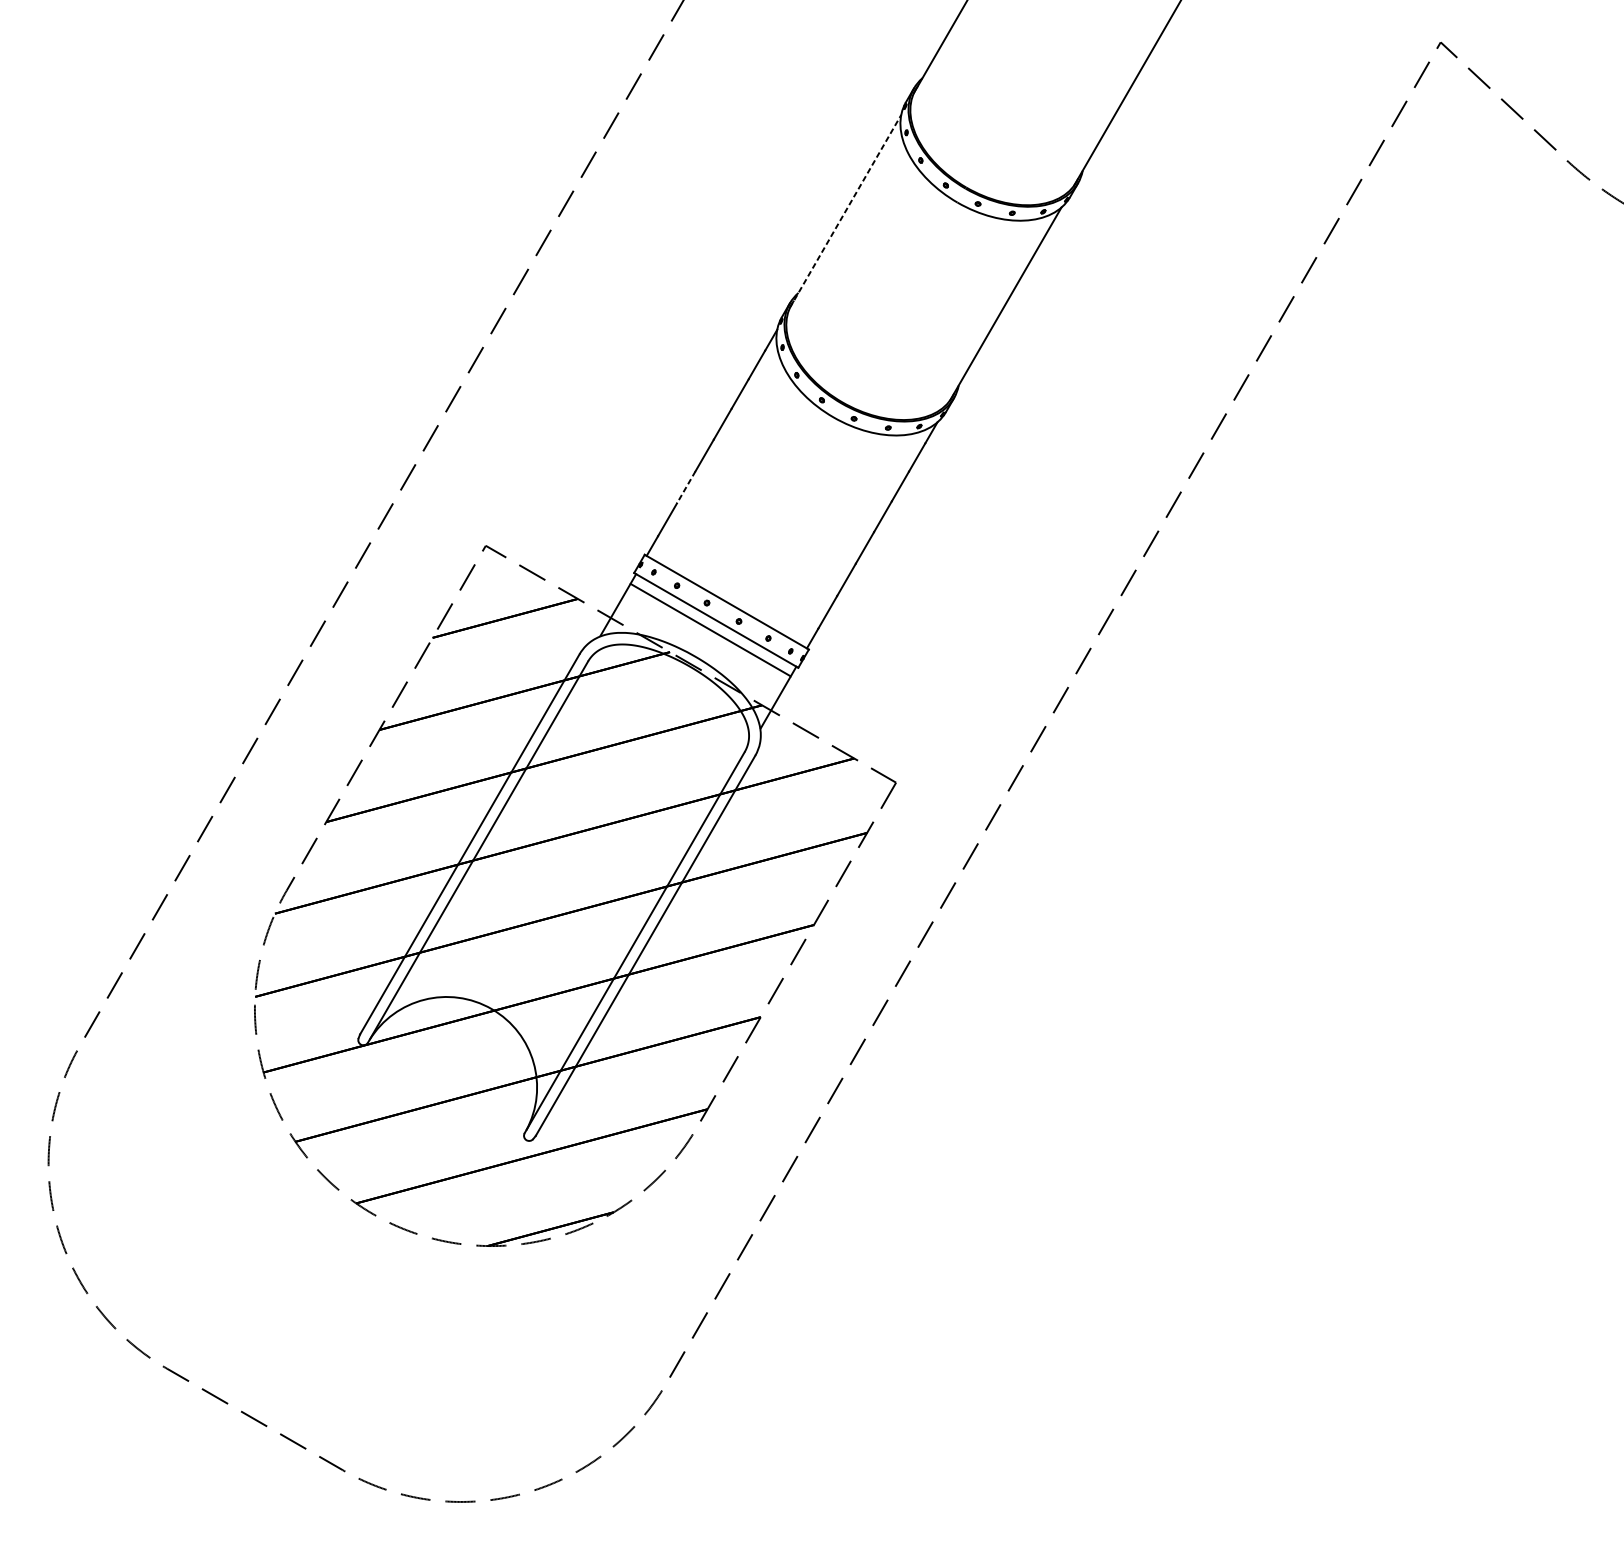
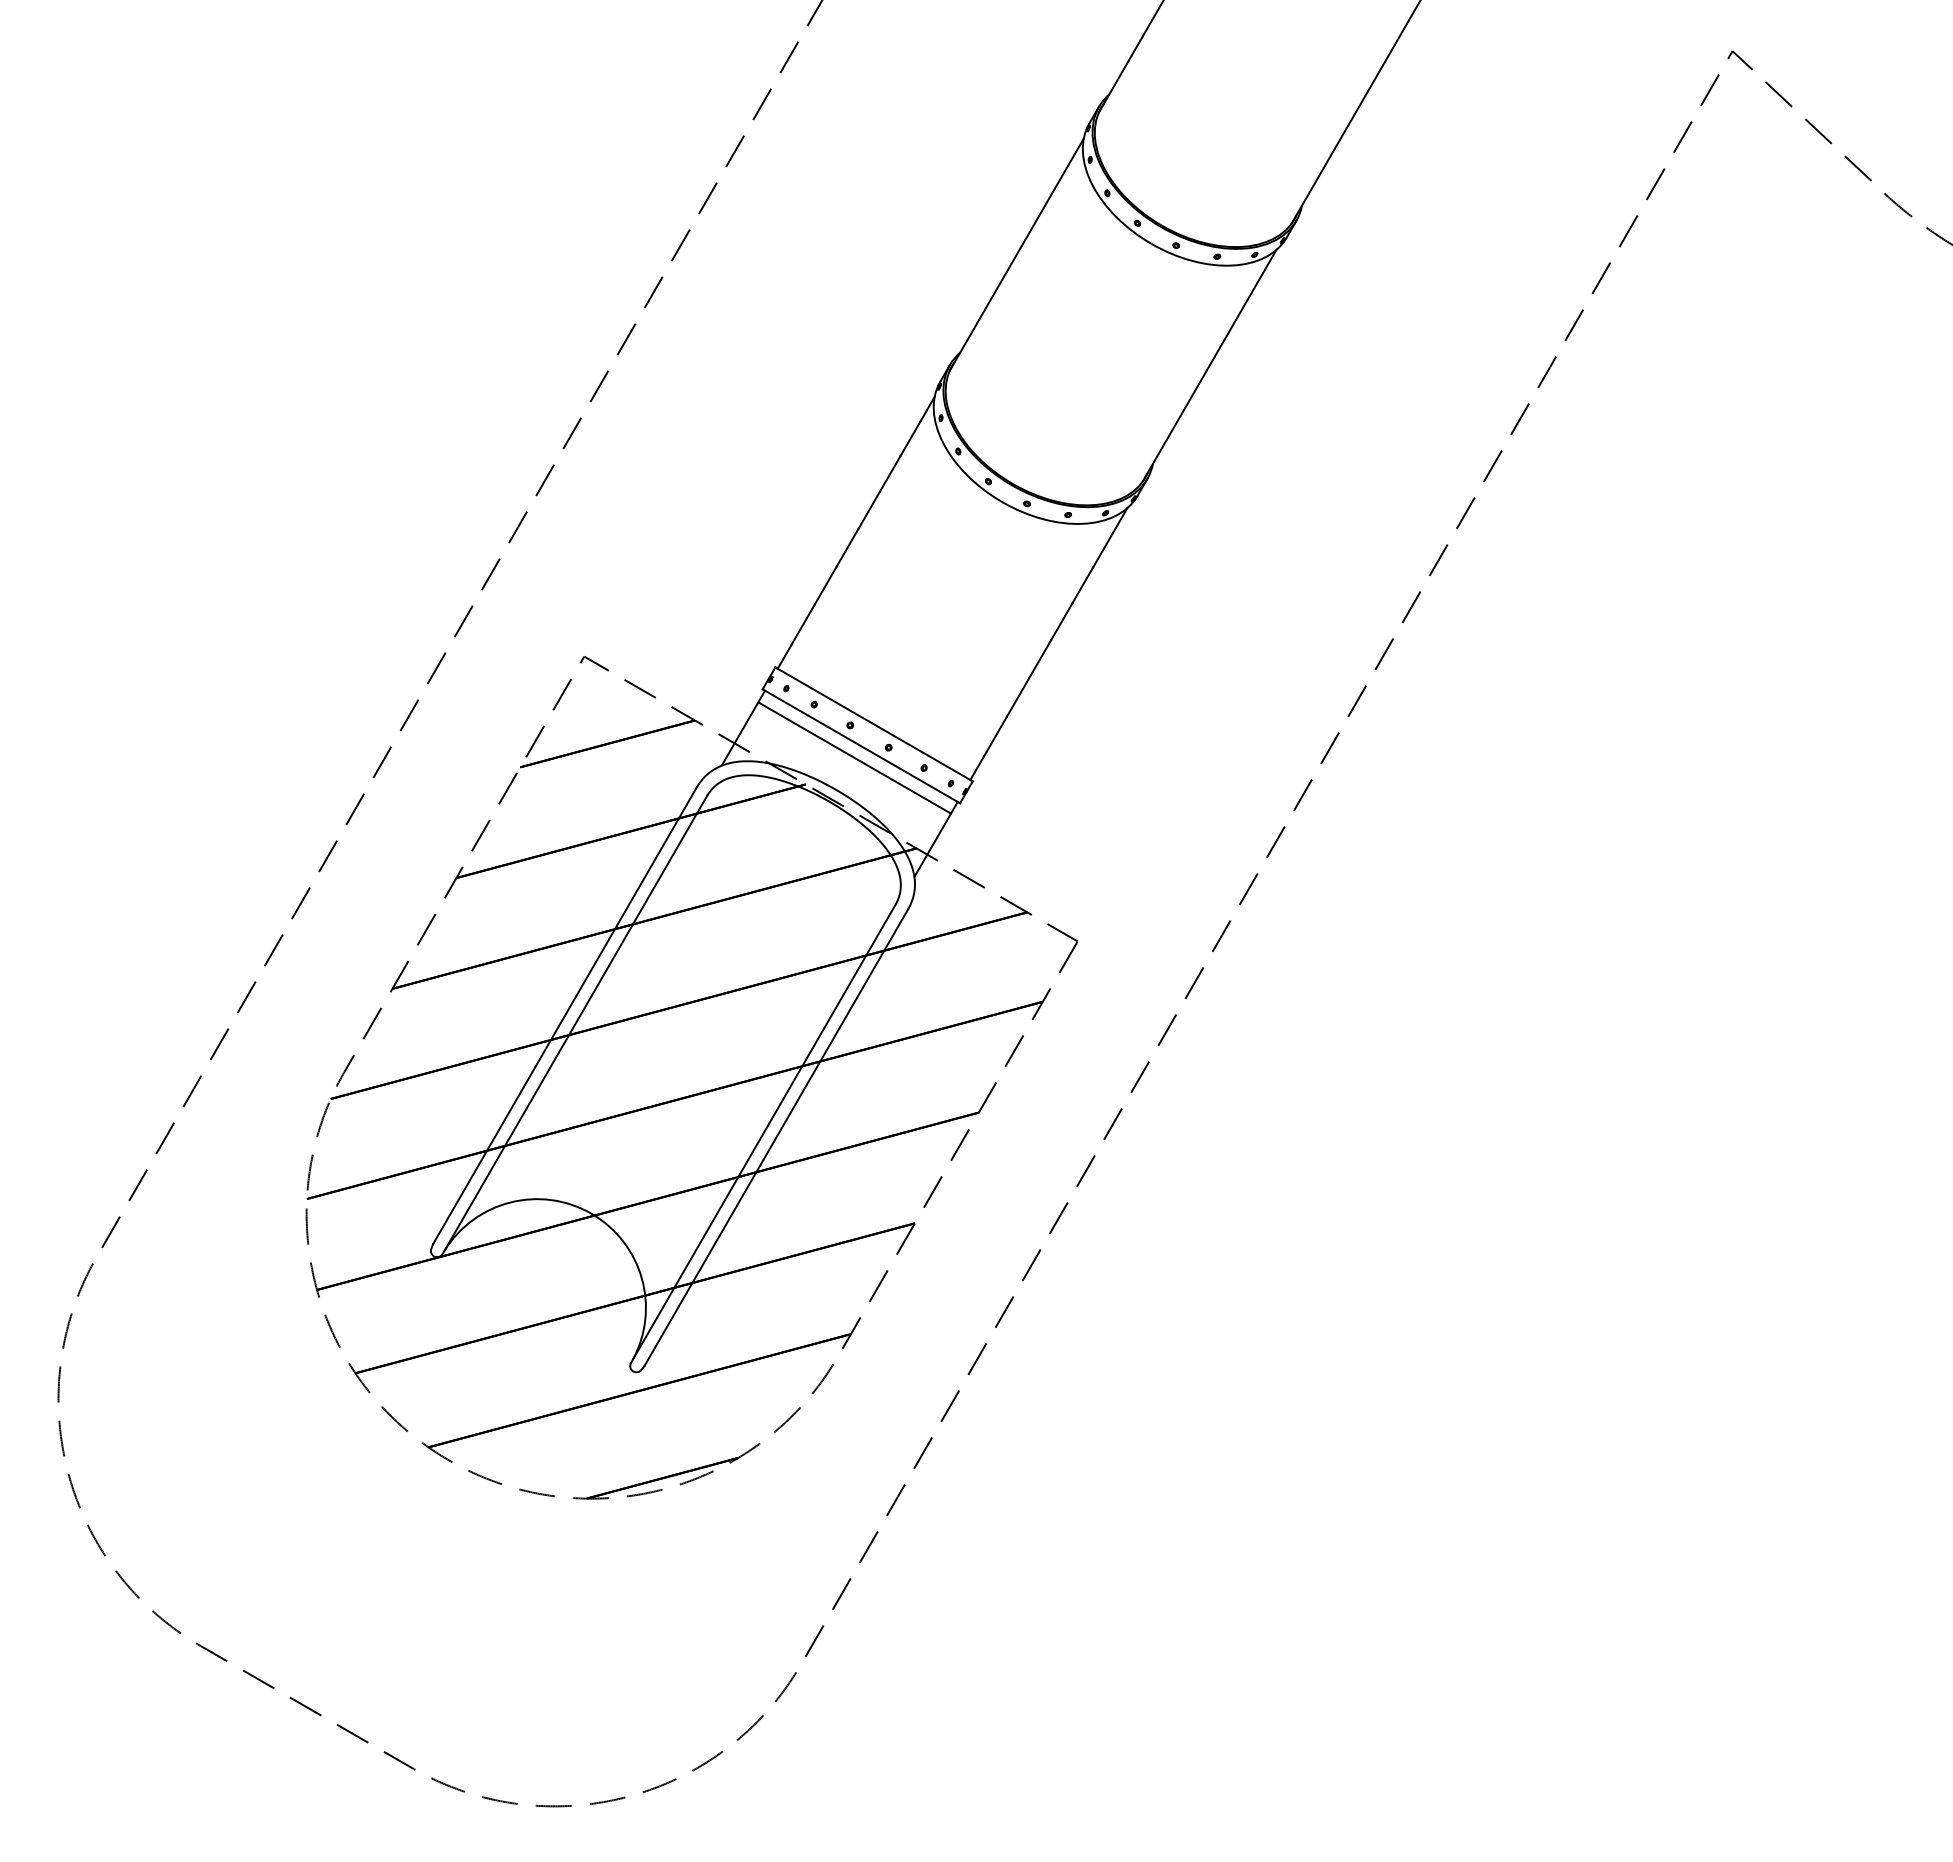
line: (846, 211) -> (1017, 254), dashed -> solid
line: (686, 487) -> (825, 586), dashed -> solid

